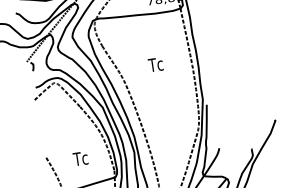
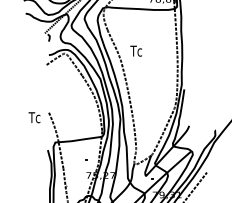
text: (156, 63) -> (136, 50), moved
text: (80, 158) -> (34, 117), moved

